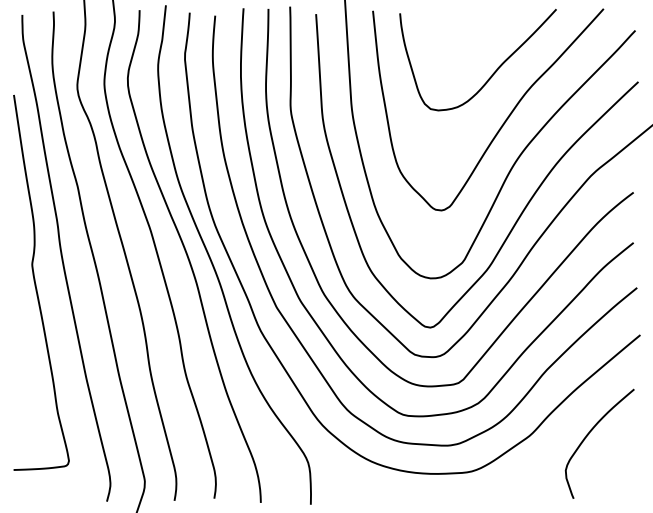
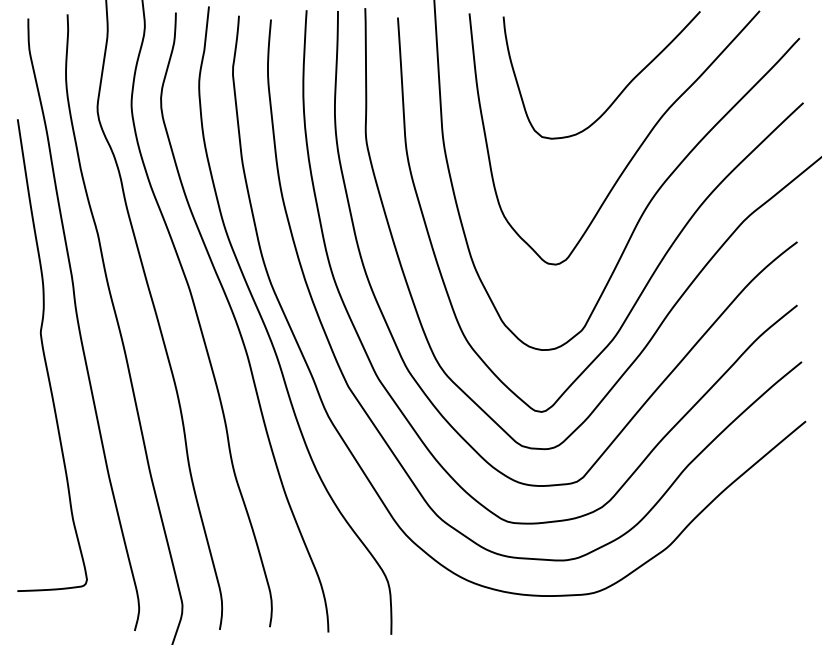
curve: (589, 434) -> (741, 546), removed

